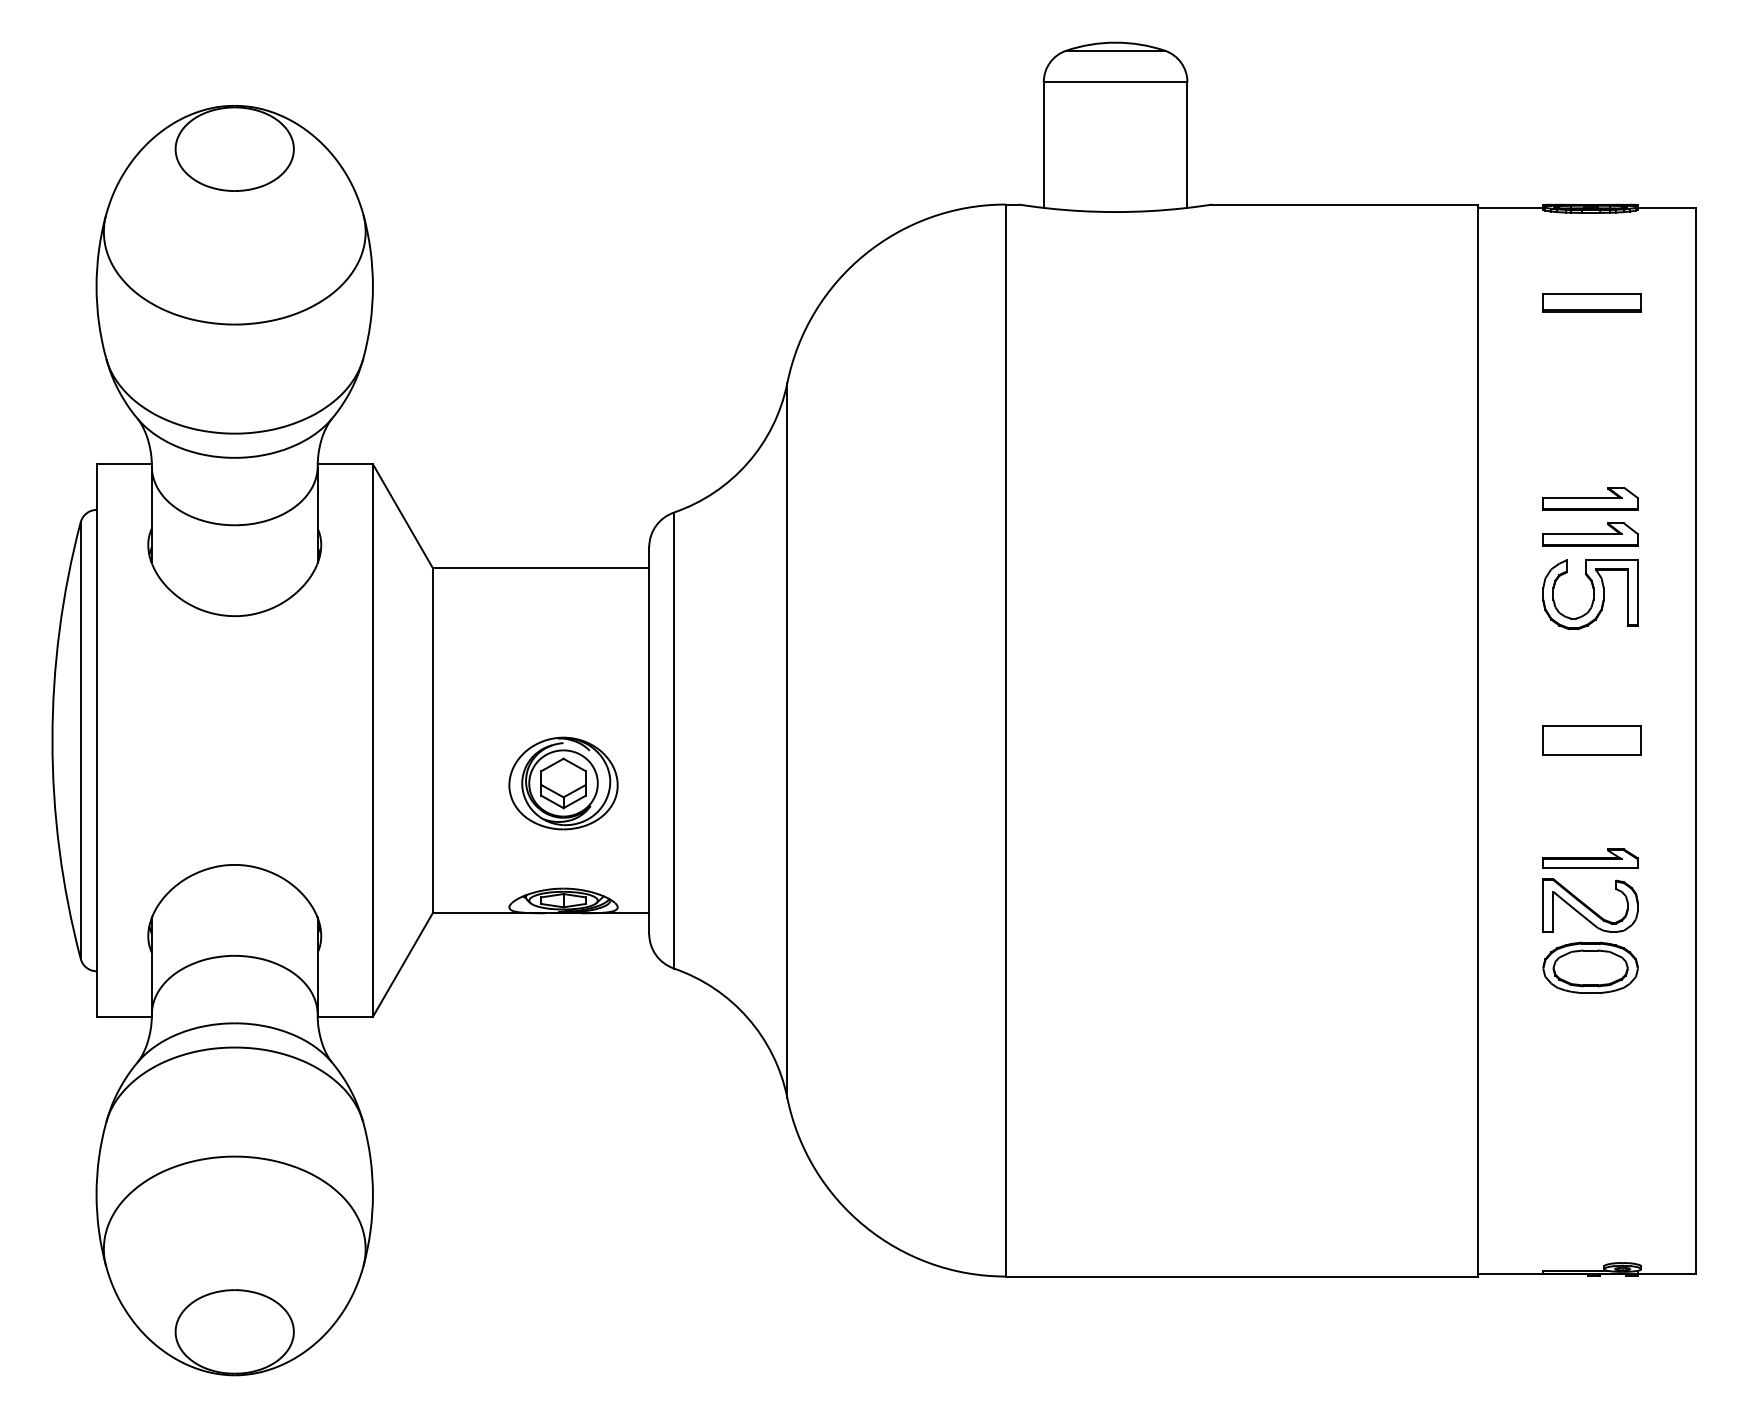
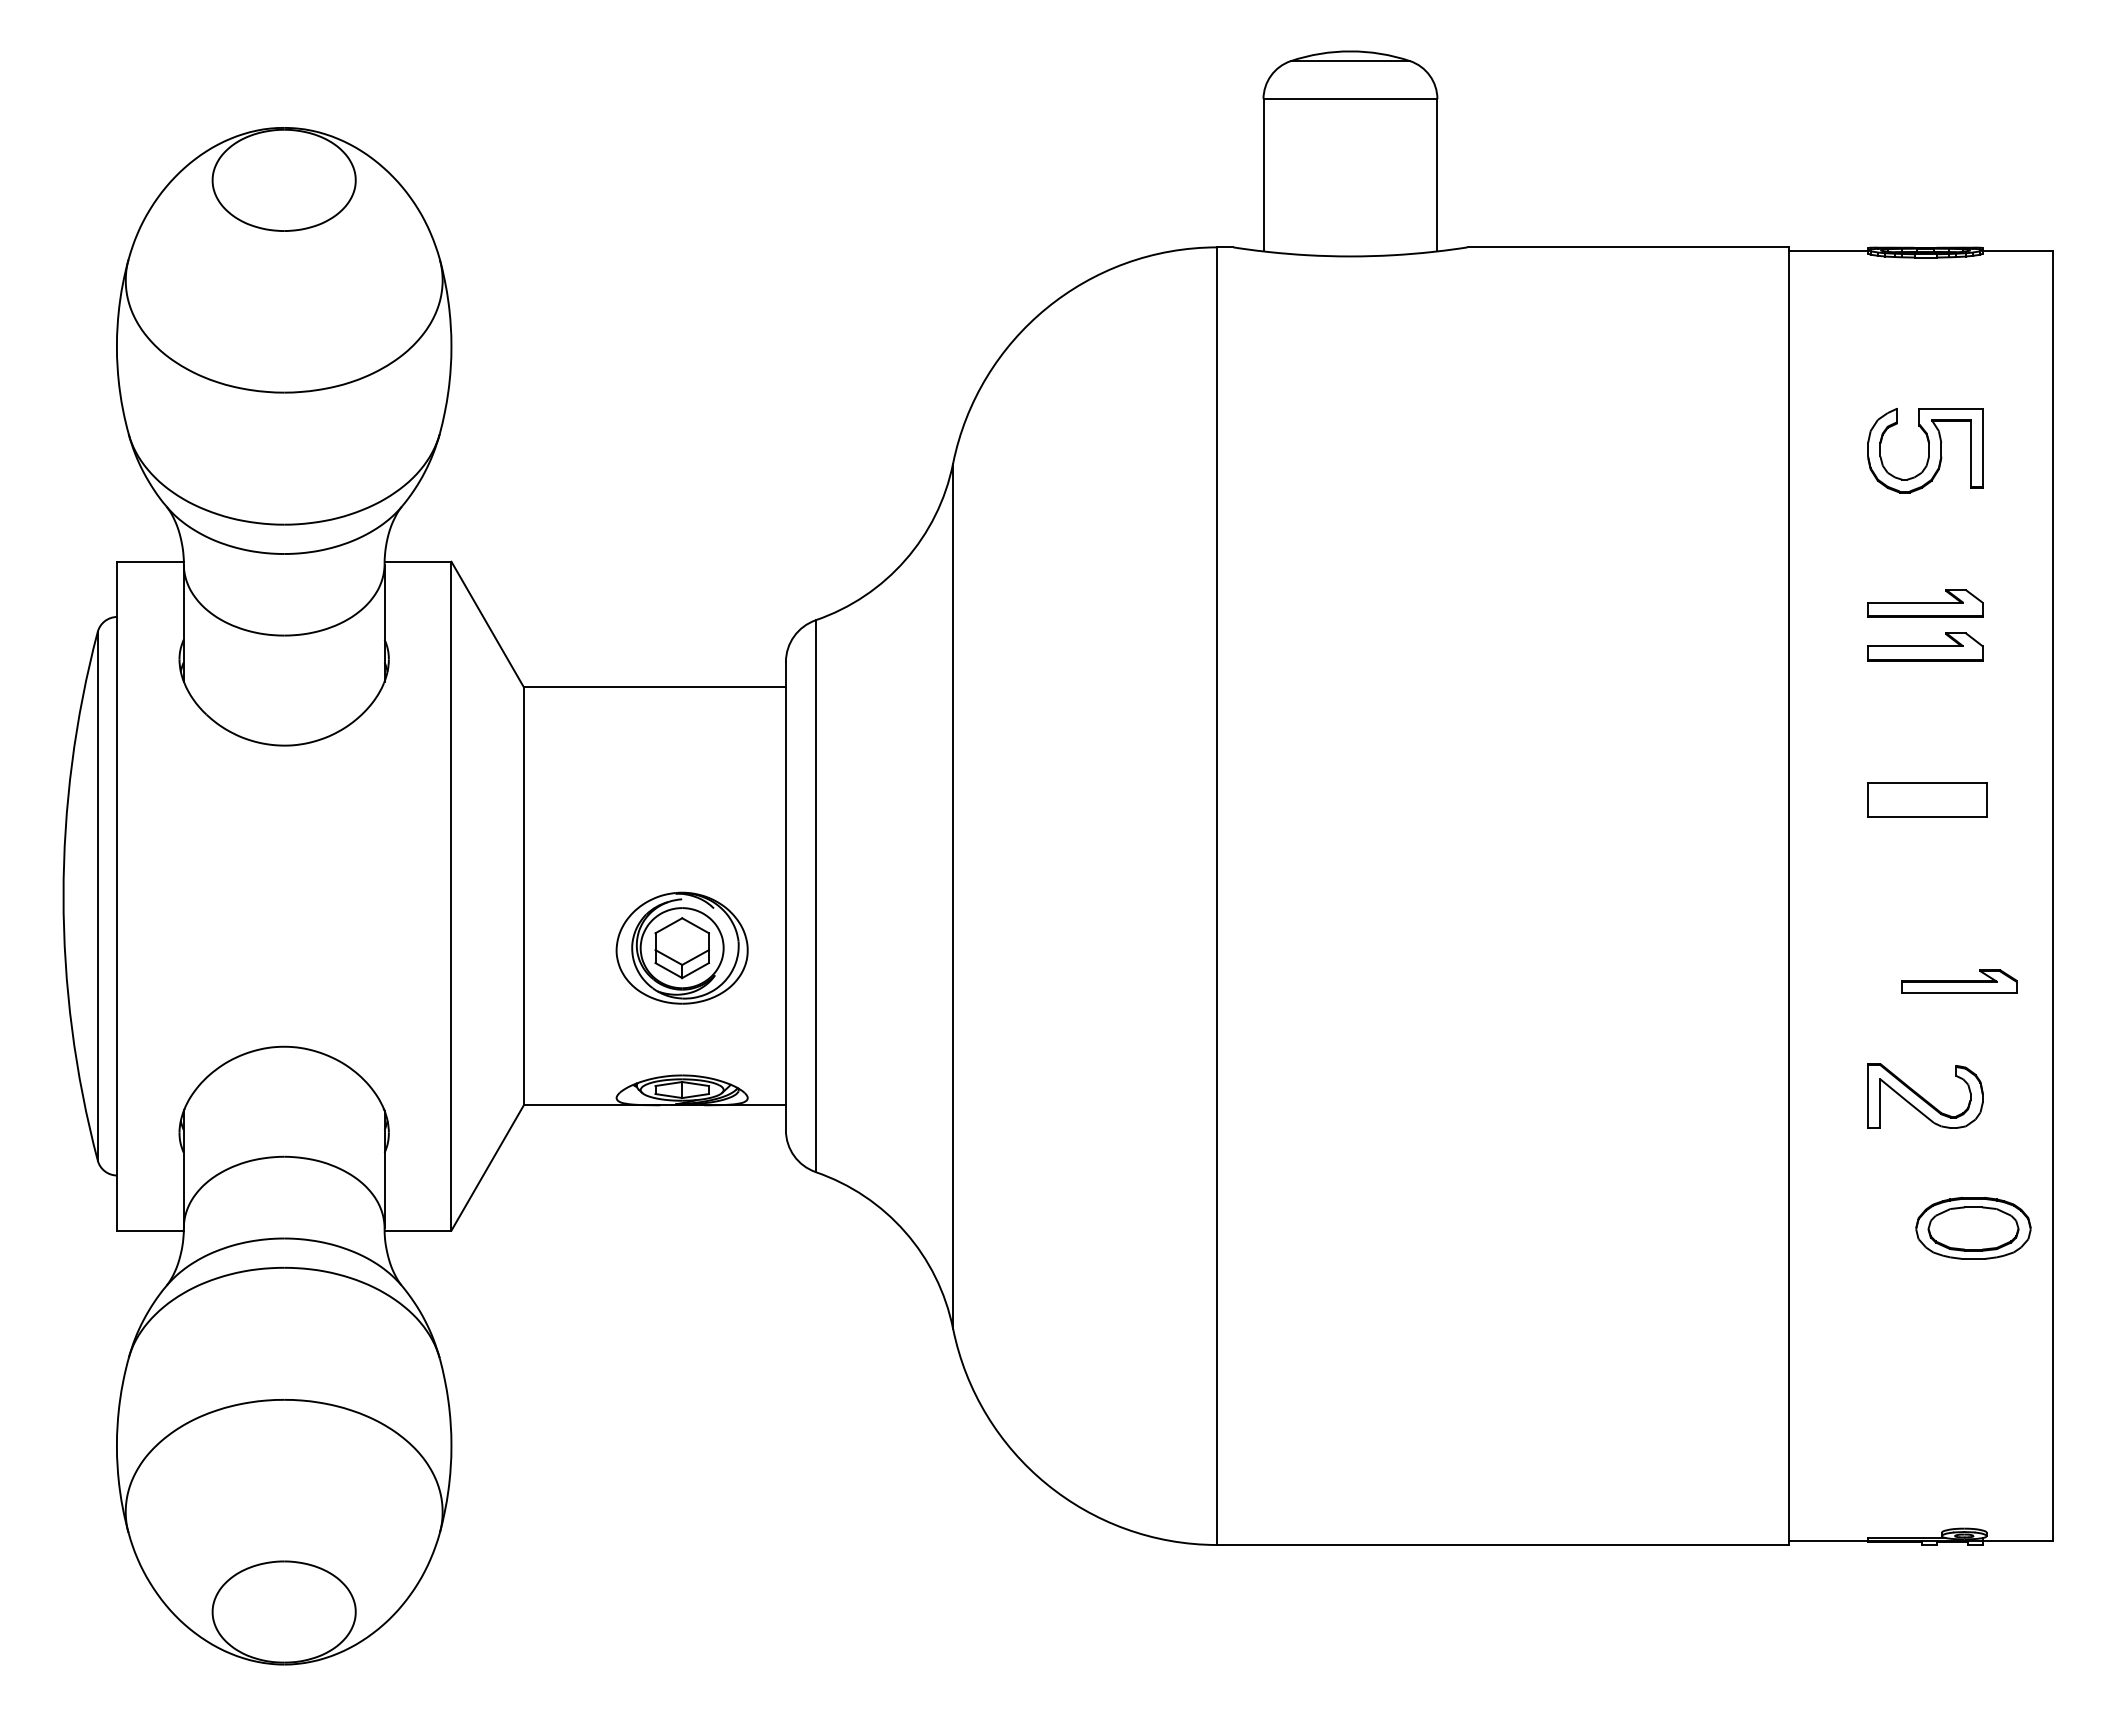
part: (1592, 302) -> (1927, 366), removed
part: (1590, 594) -> (1925, 450), moved
part: (1592, 739) -> (1927, 799), moved
part: (1590, 858) -> (1959, 981), moved
part: (1590, 967) -> (1973, 1228), moved

